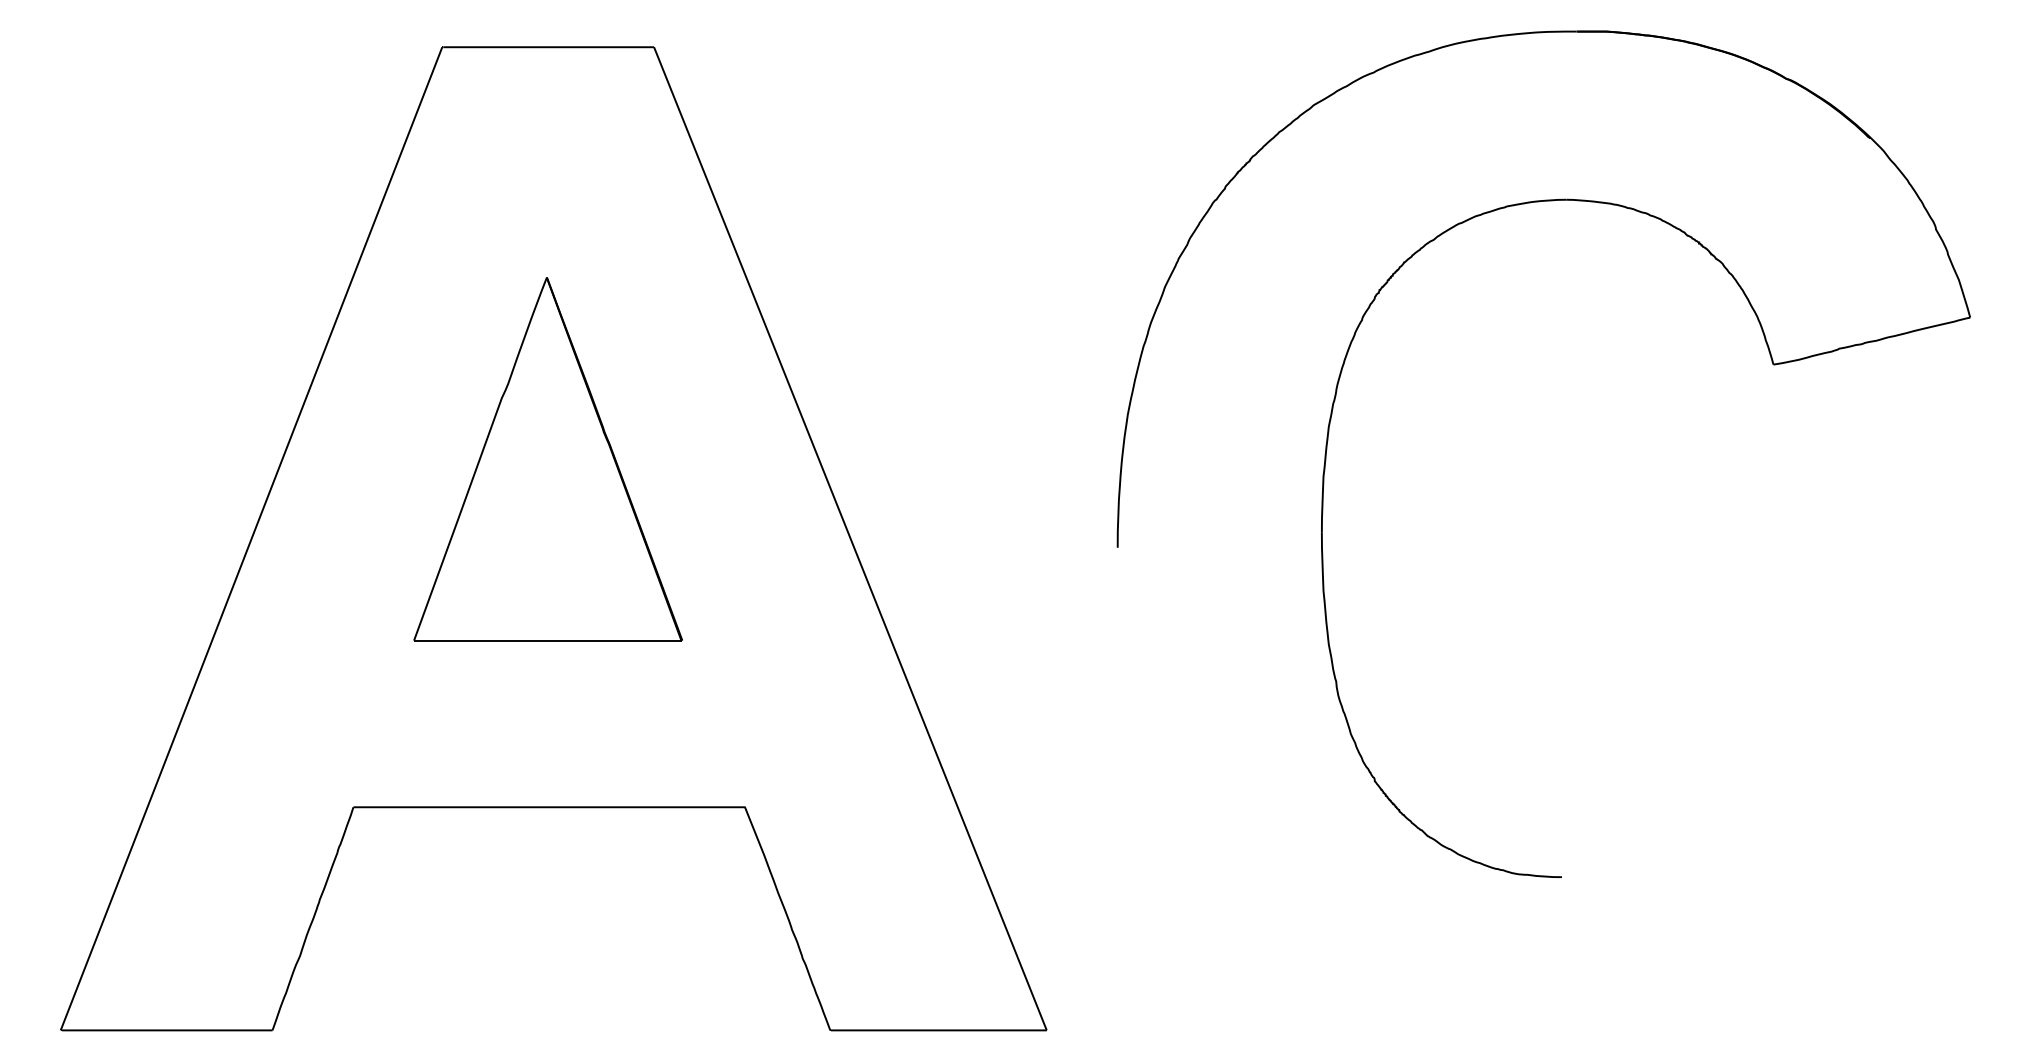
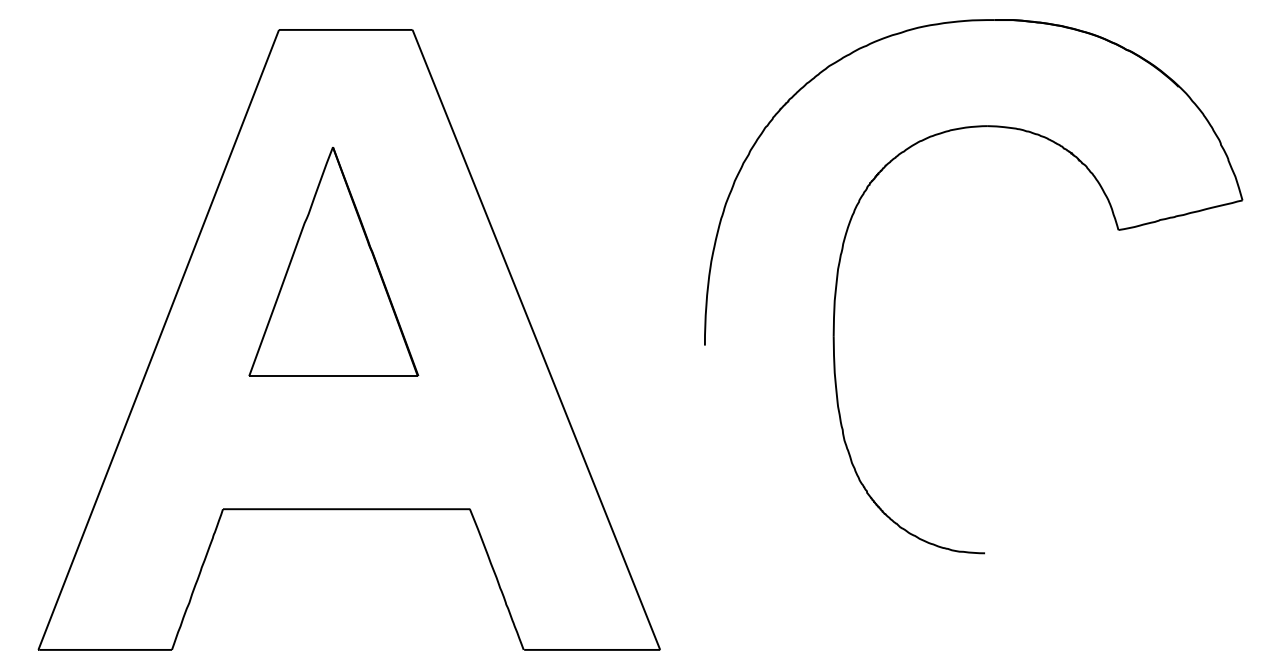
part: (547, 458) -> (333, 261), moved

